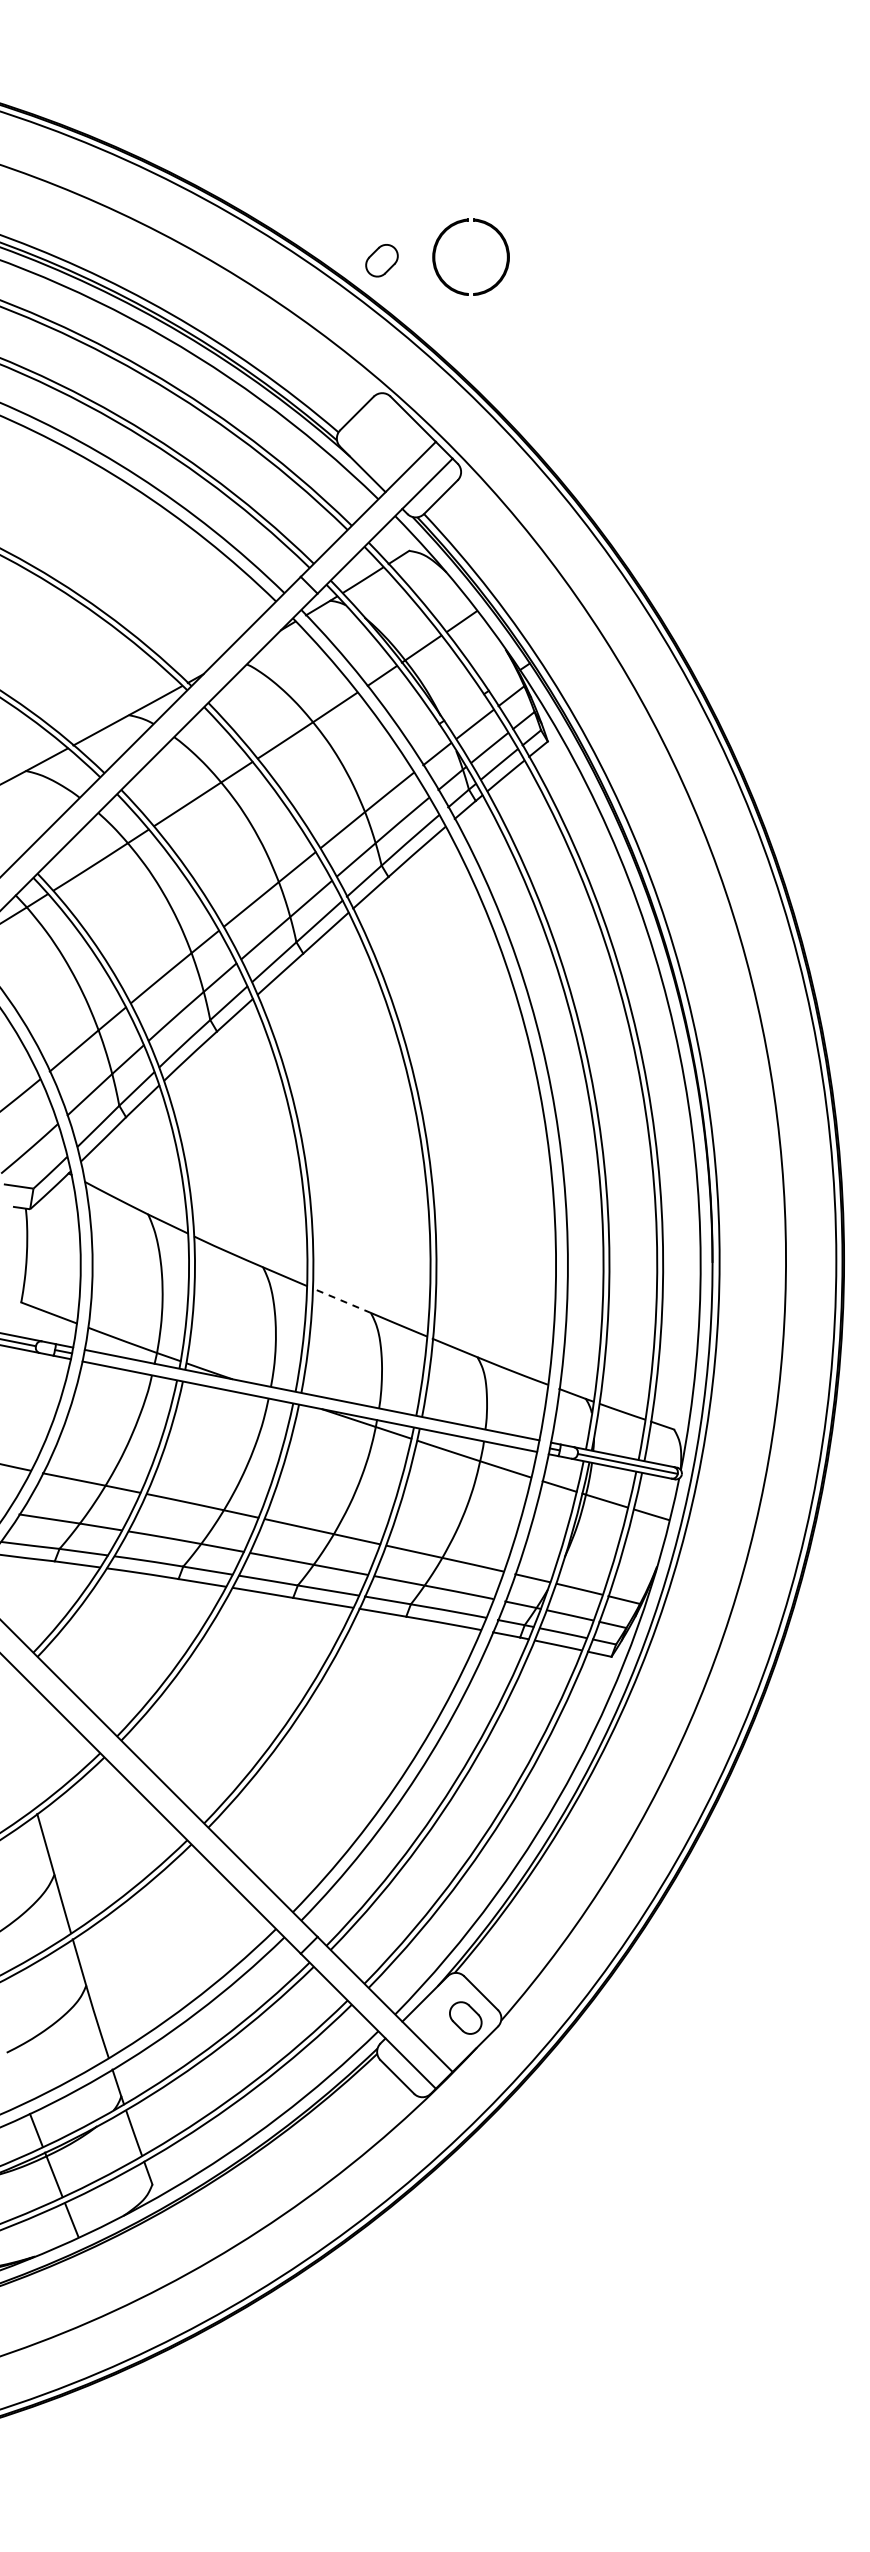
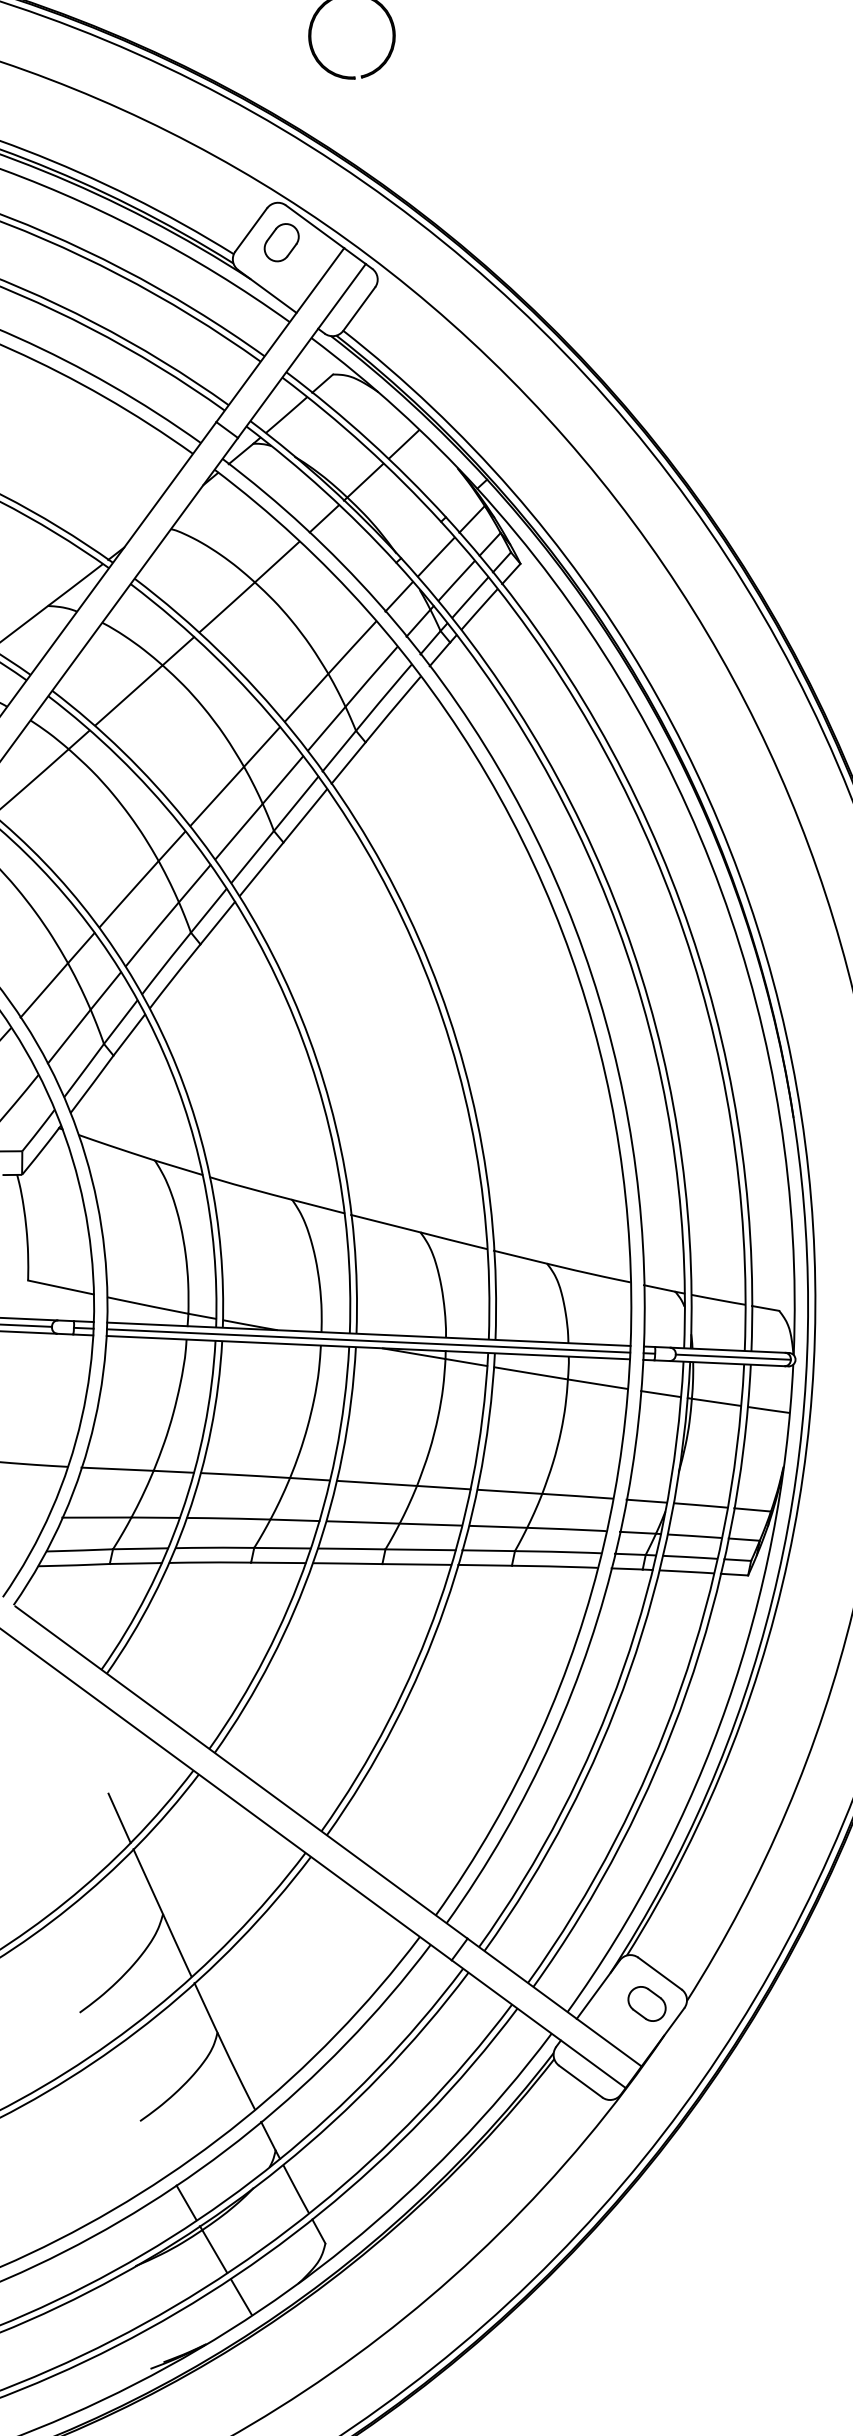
part: (381, 260) -> (281, 242), moved
line: (341, 1300) -> (385, 1223), dashed -> solid
line: (310, 1400) -> (367, 1340), added
line: (28, 1785) -> (118, 1818), added

